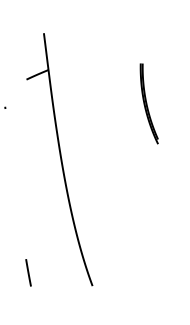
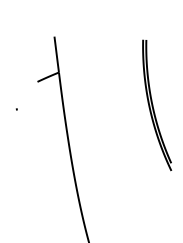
part: (149, 103) -> (157, 105), size x1.67

